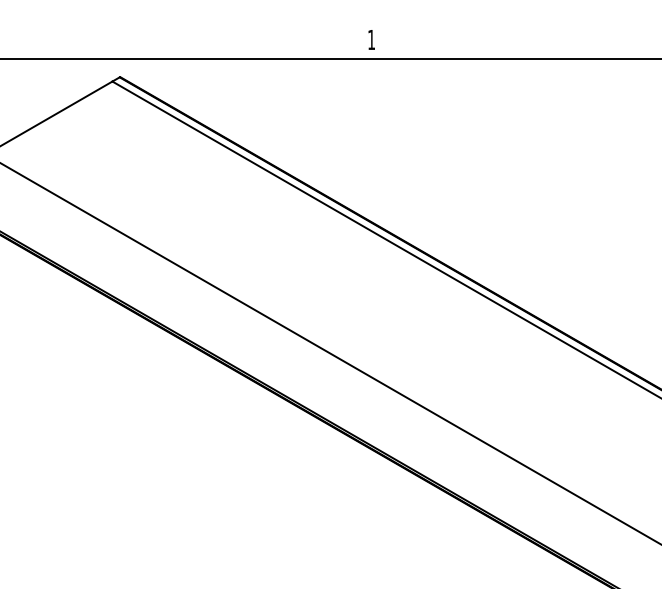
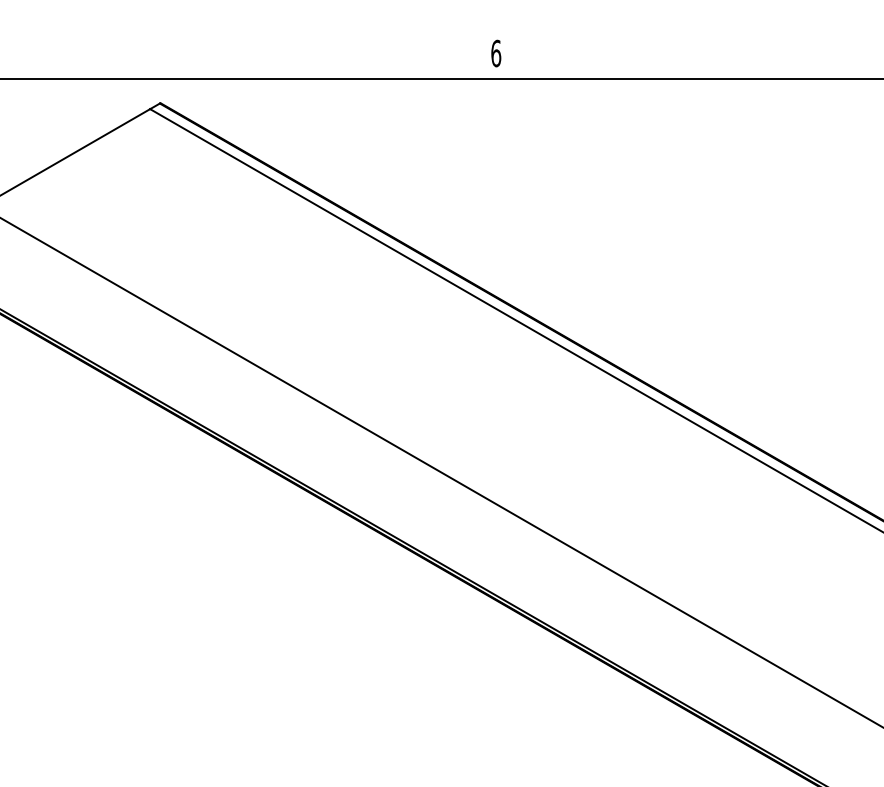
text: (371, 39) -> (496, 52), 1 -> 6

